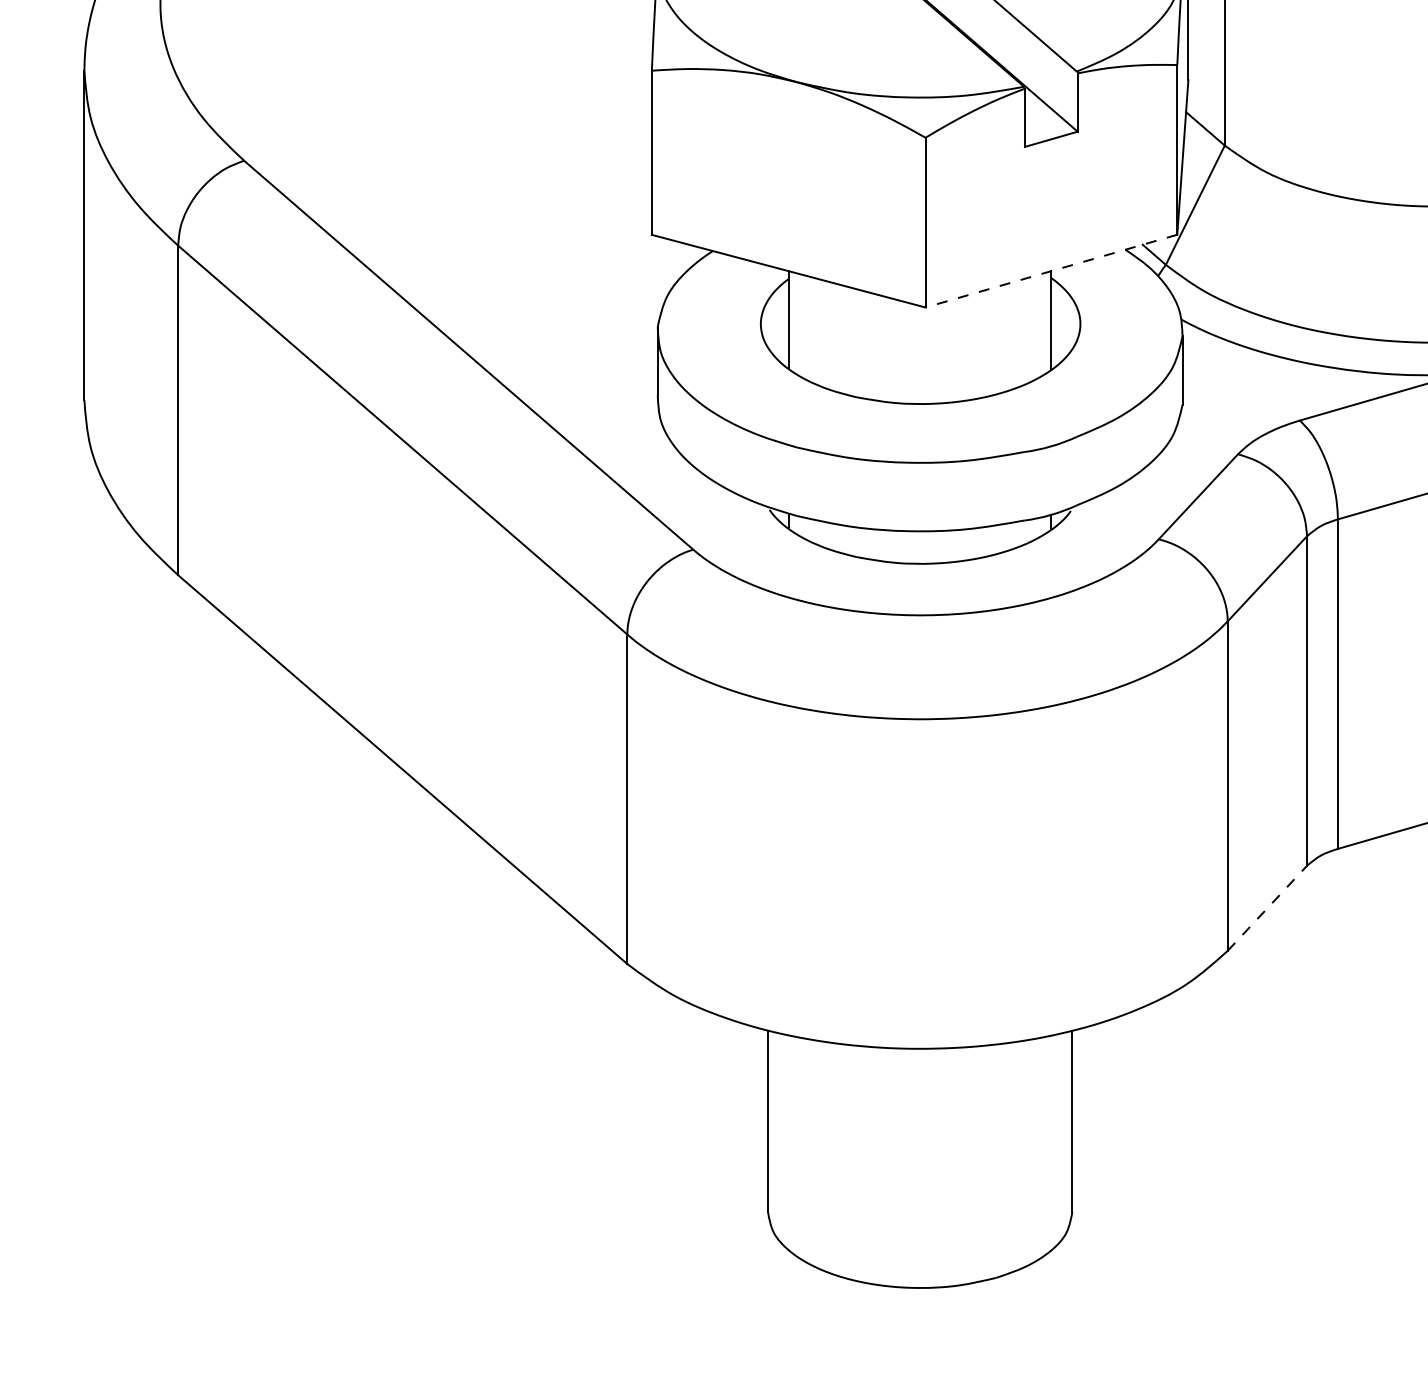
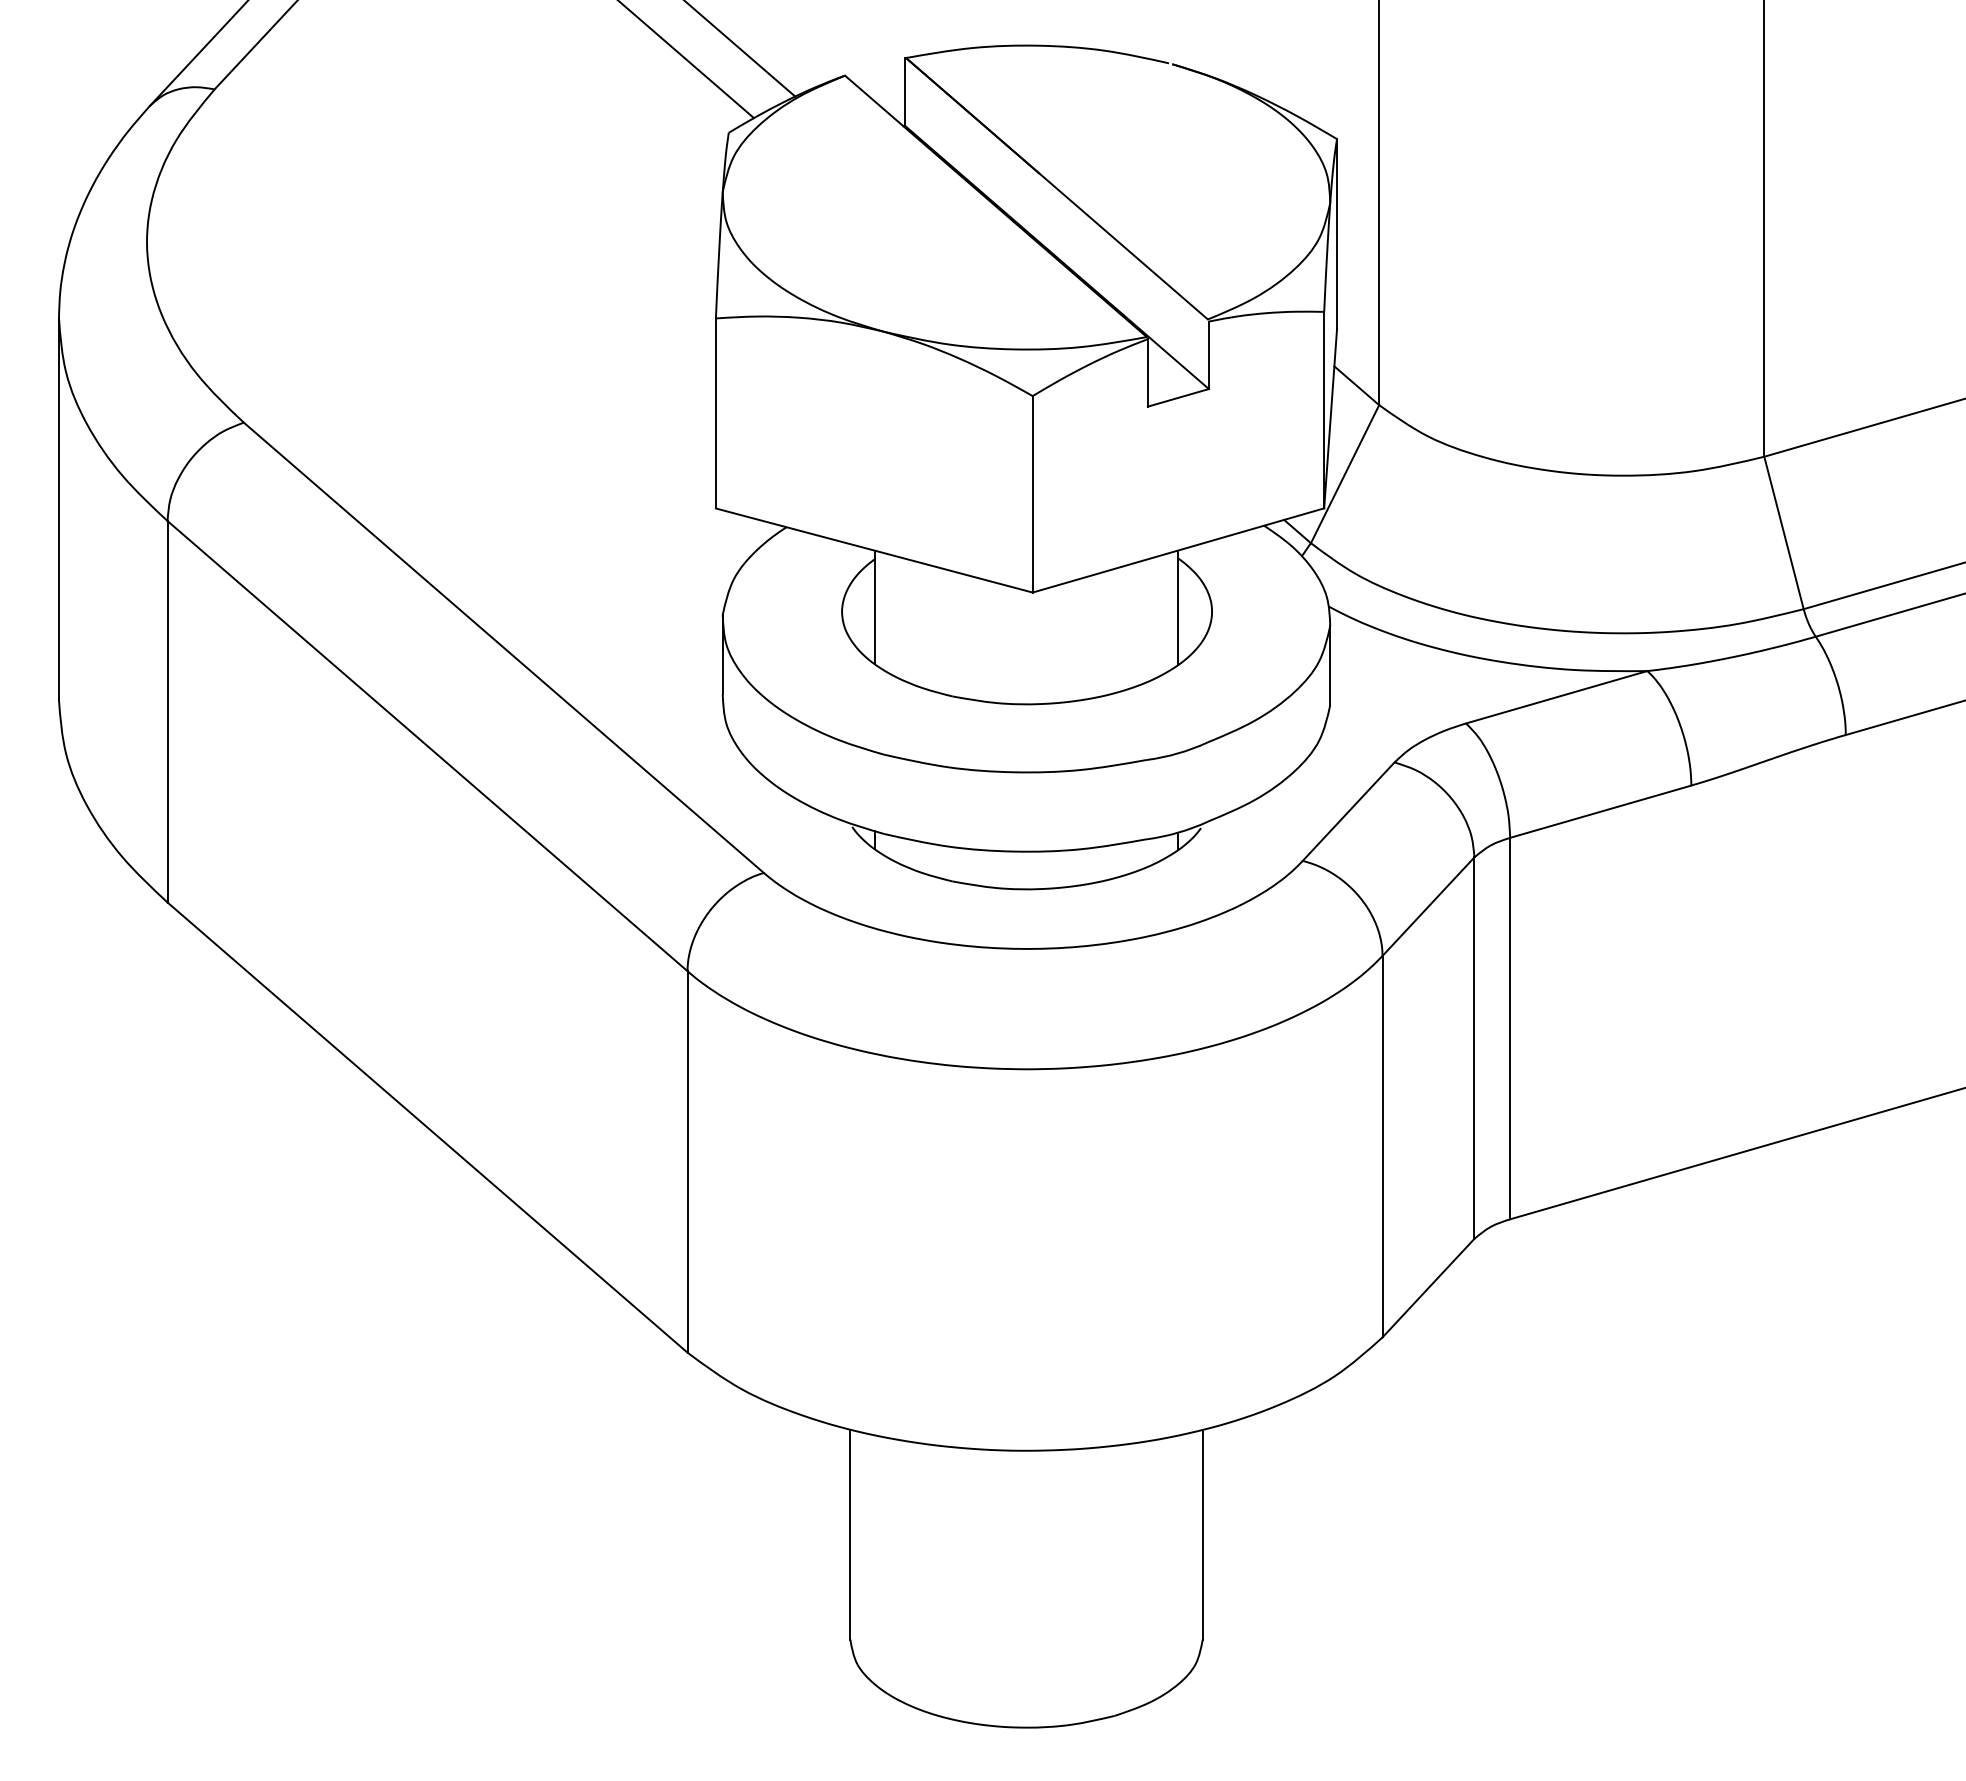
line: (1051, 271) -> (1178, 550), dashed -> solid
line: (1267, 907) -> (1428, 1287), dashed -> solid

